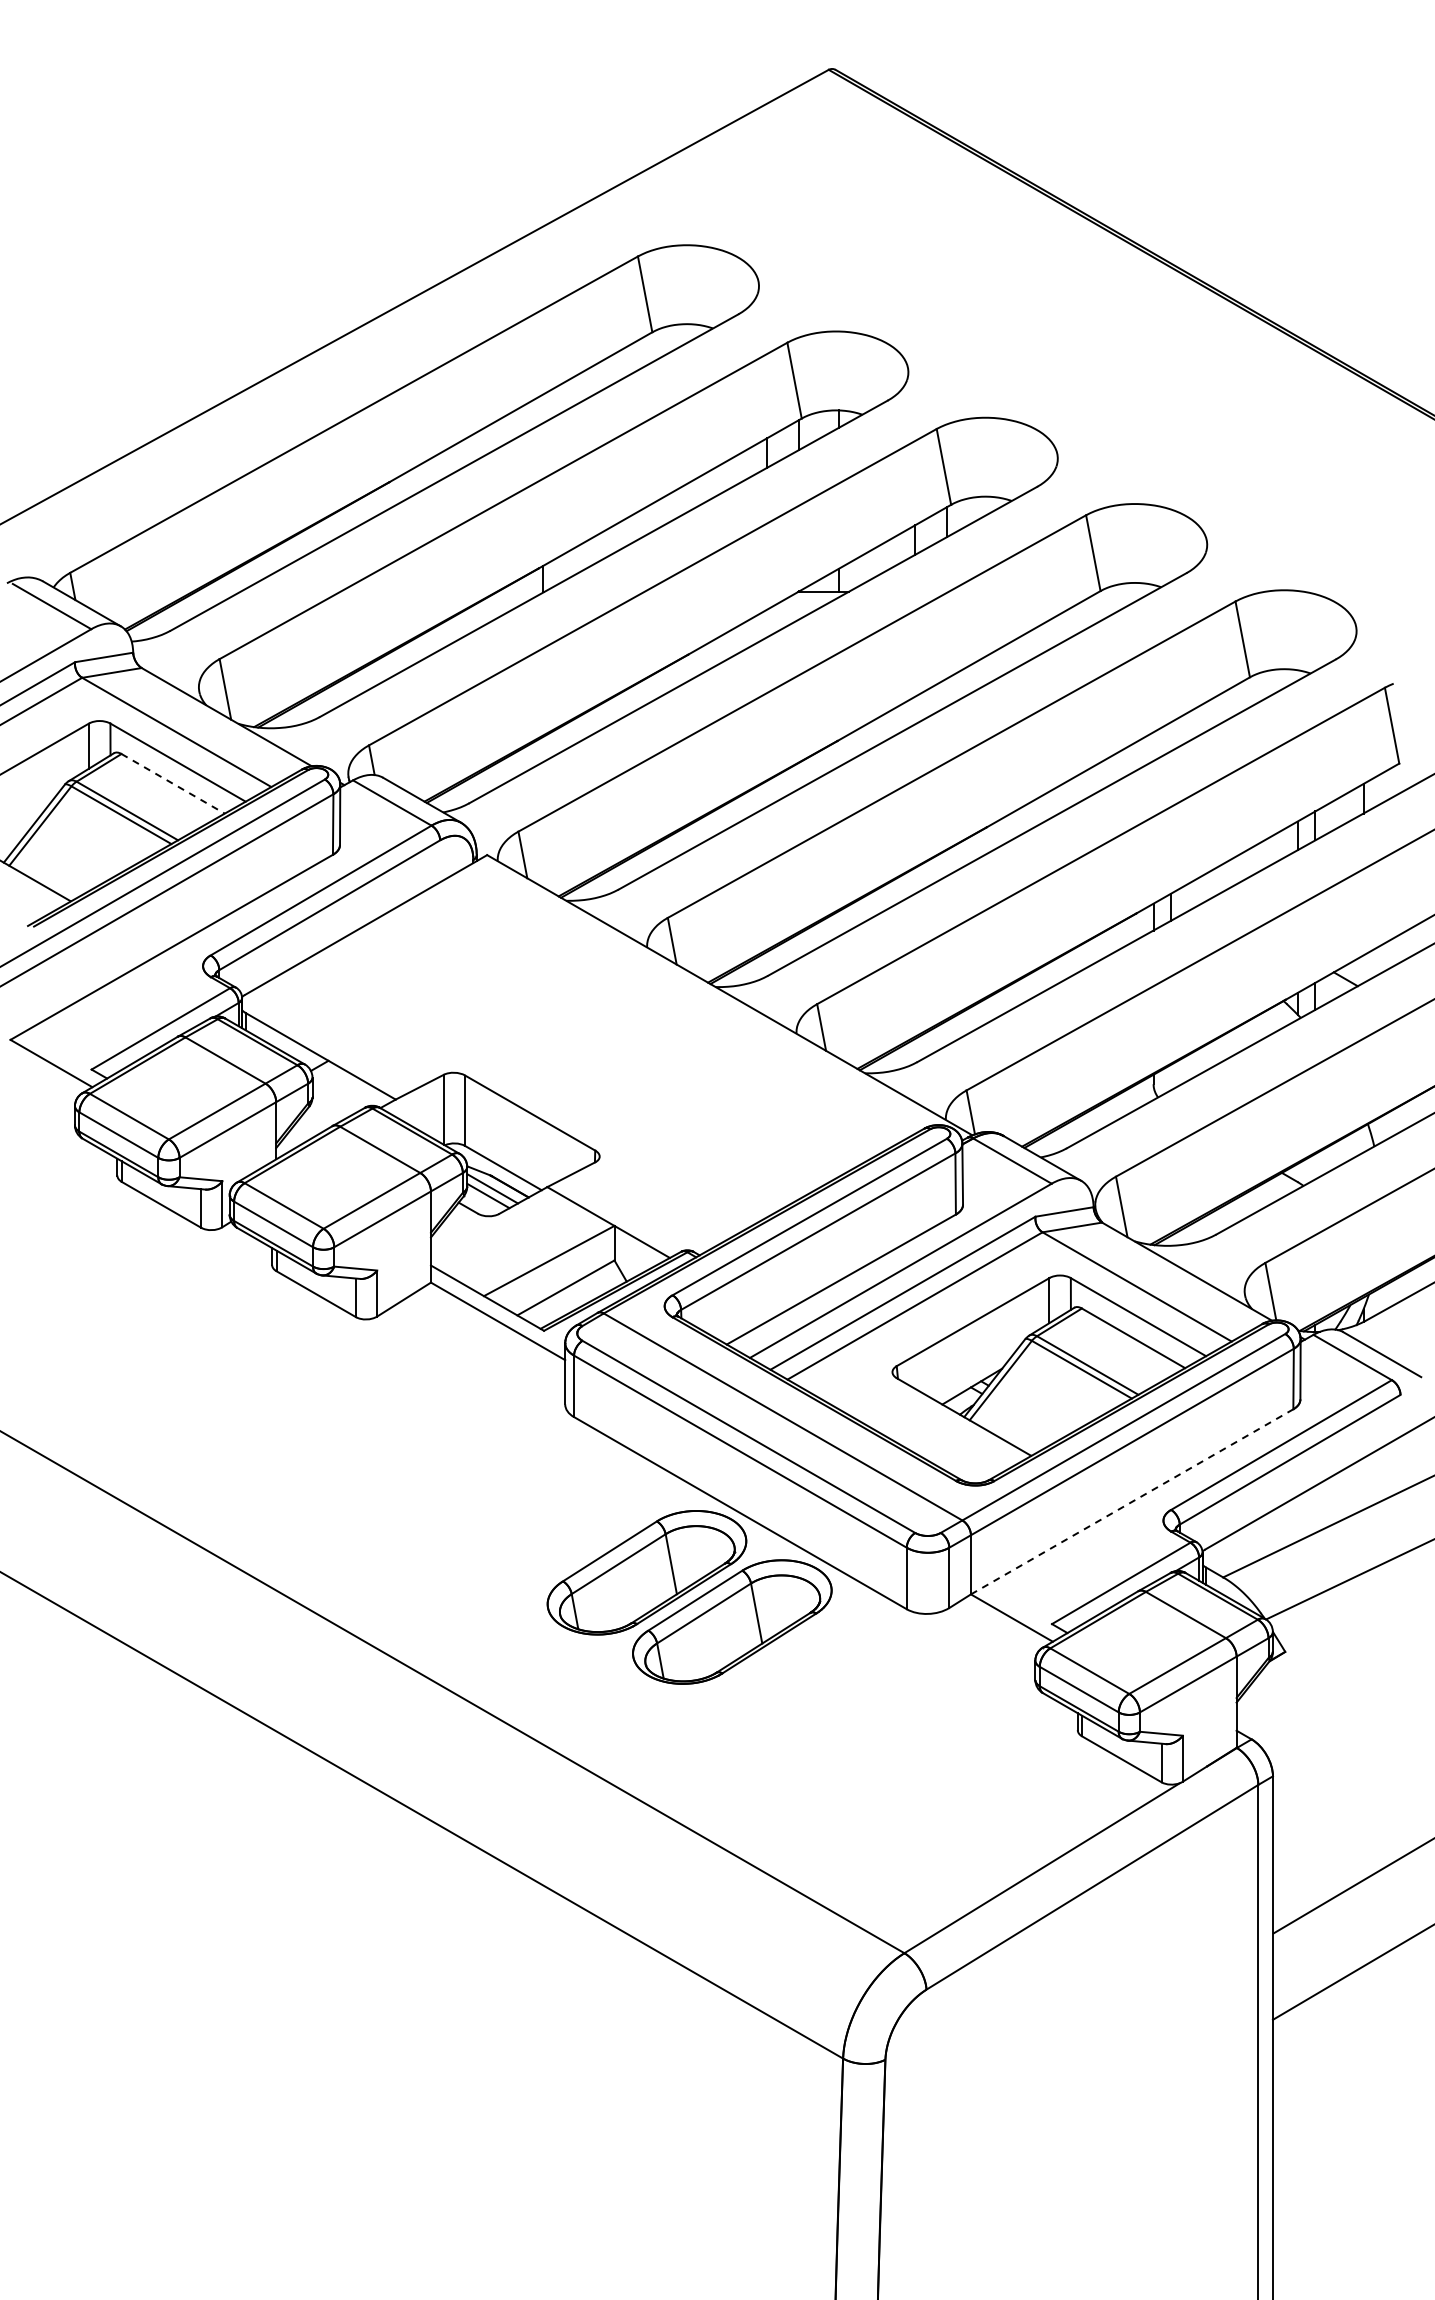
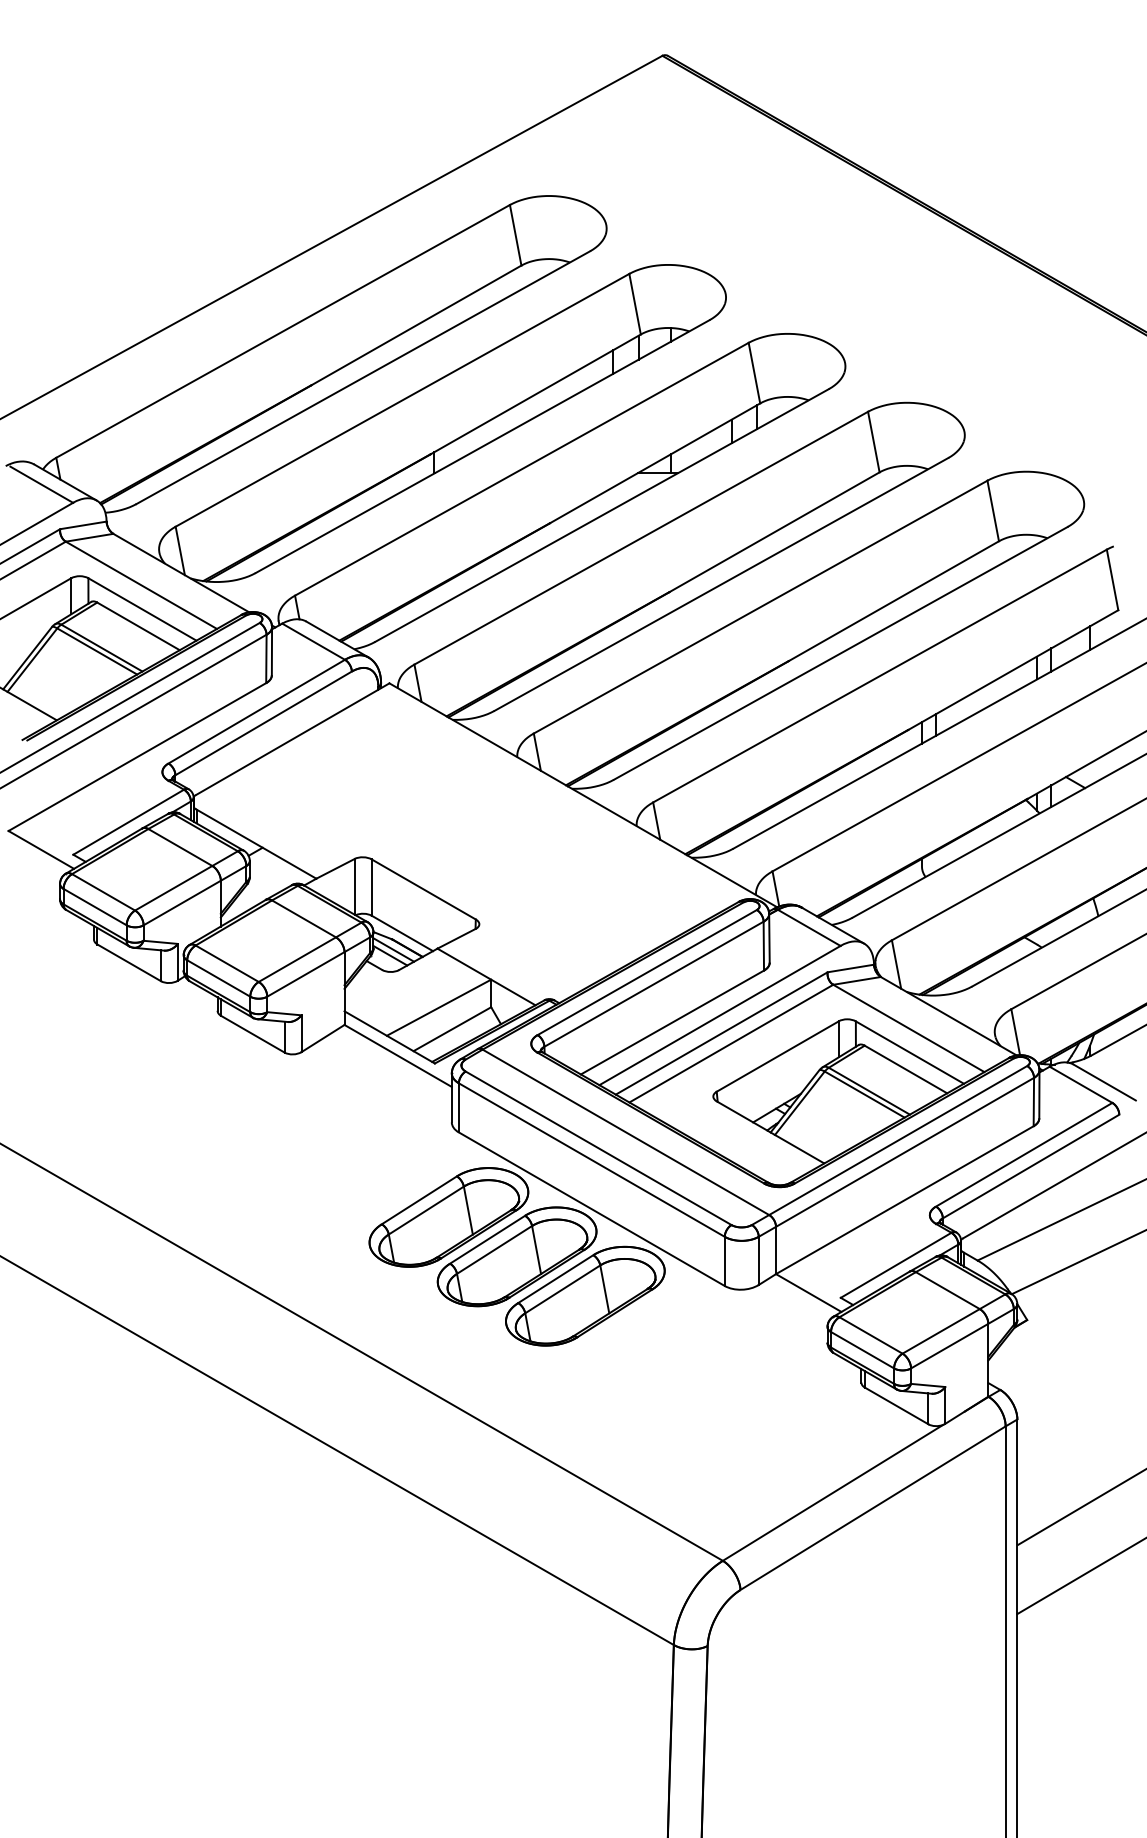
line: (173, 783) -> (138, 626), dashed -> solid
line: (1132, 1501) -> (905, 1199), dashed -> solid
part: (561, 1523) -> (448, 1217), added

